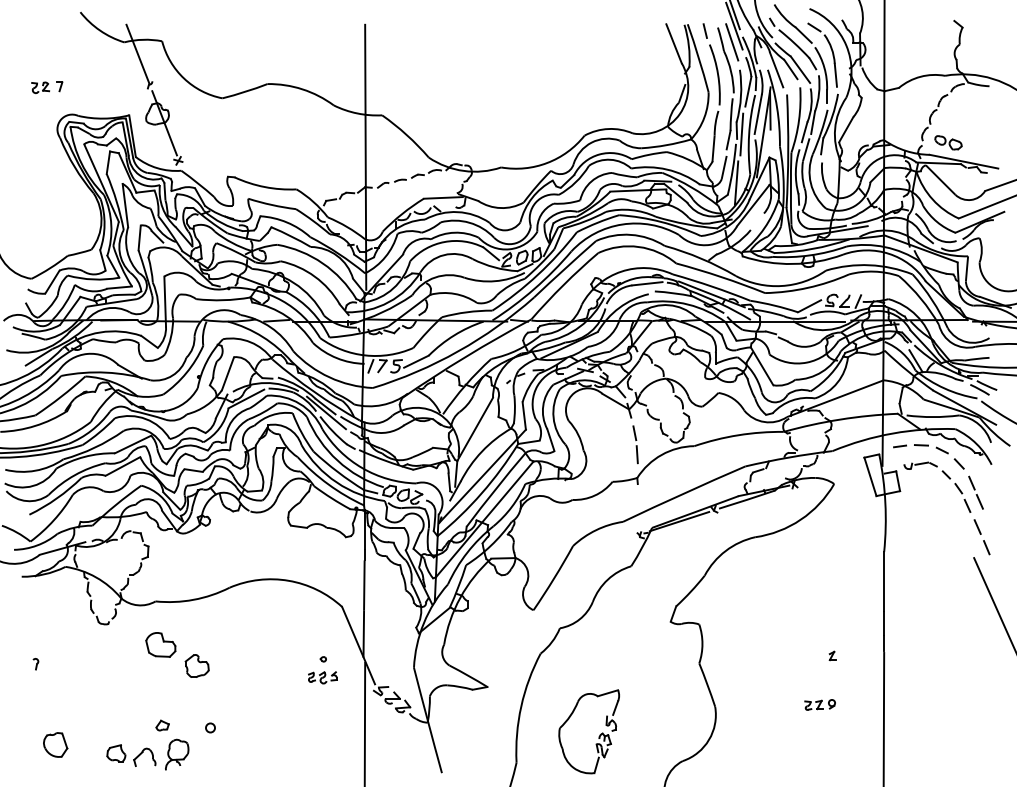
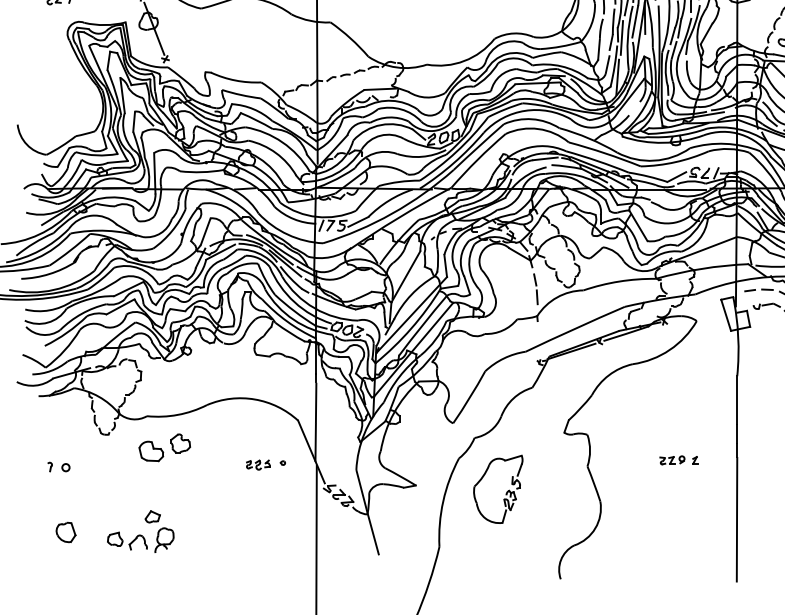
part: (196, 665) -> (180, 442), moved
part: (322, 677) -> (257, 464), moved
part: (819, 704) -> (671, 460), moved
part: (162, 725) -> (152, 516), size x1.43
circle: (210, 727) -> (65, 467), moved
part: (598, 736) -> (505, 493), moved

